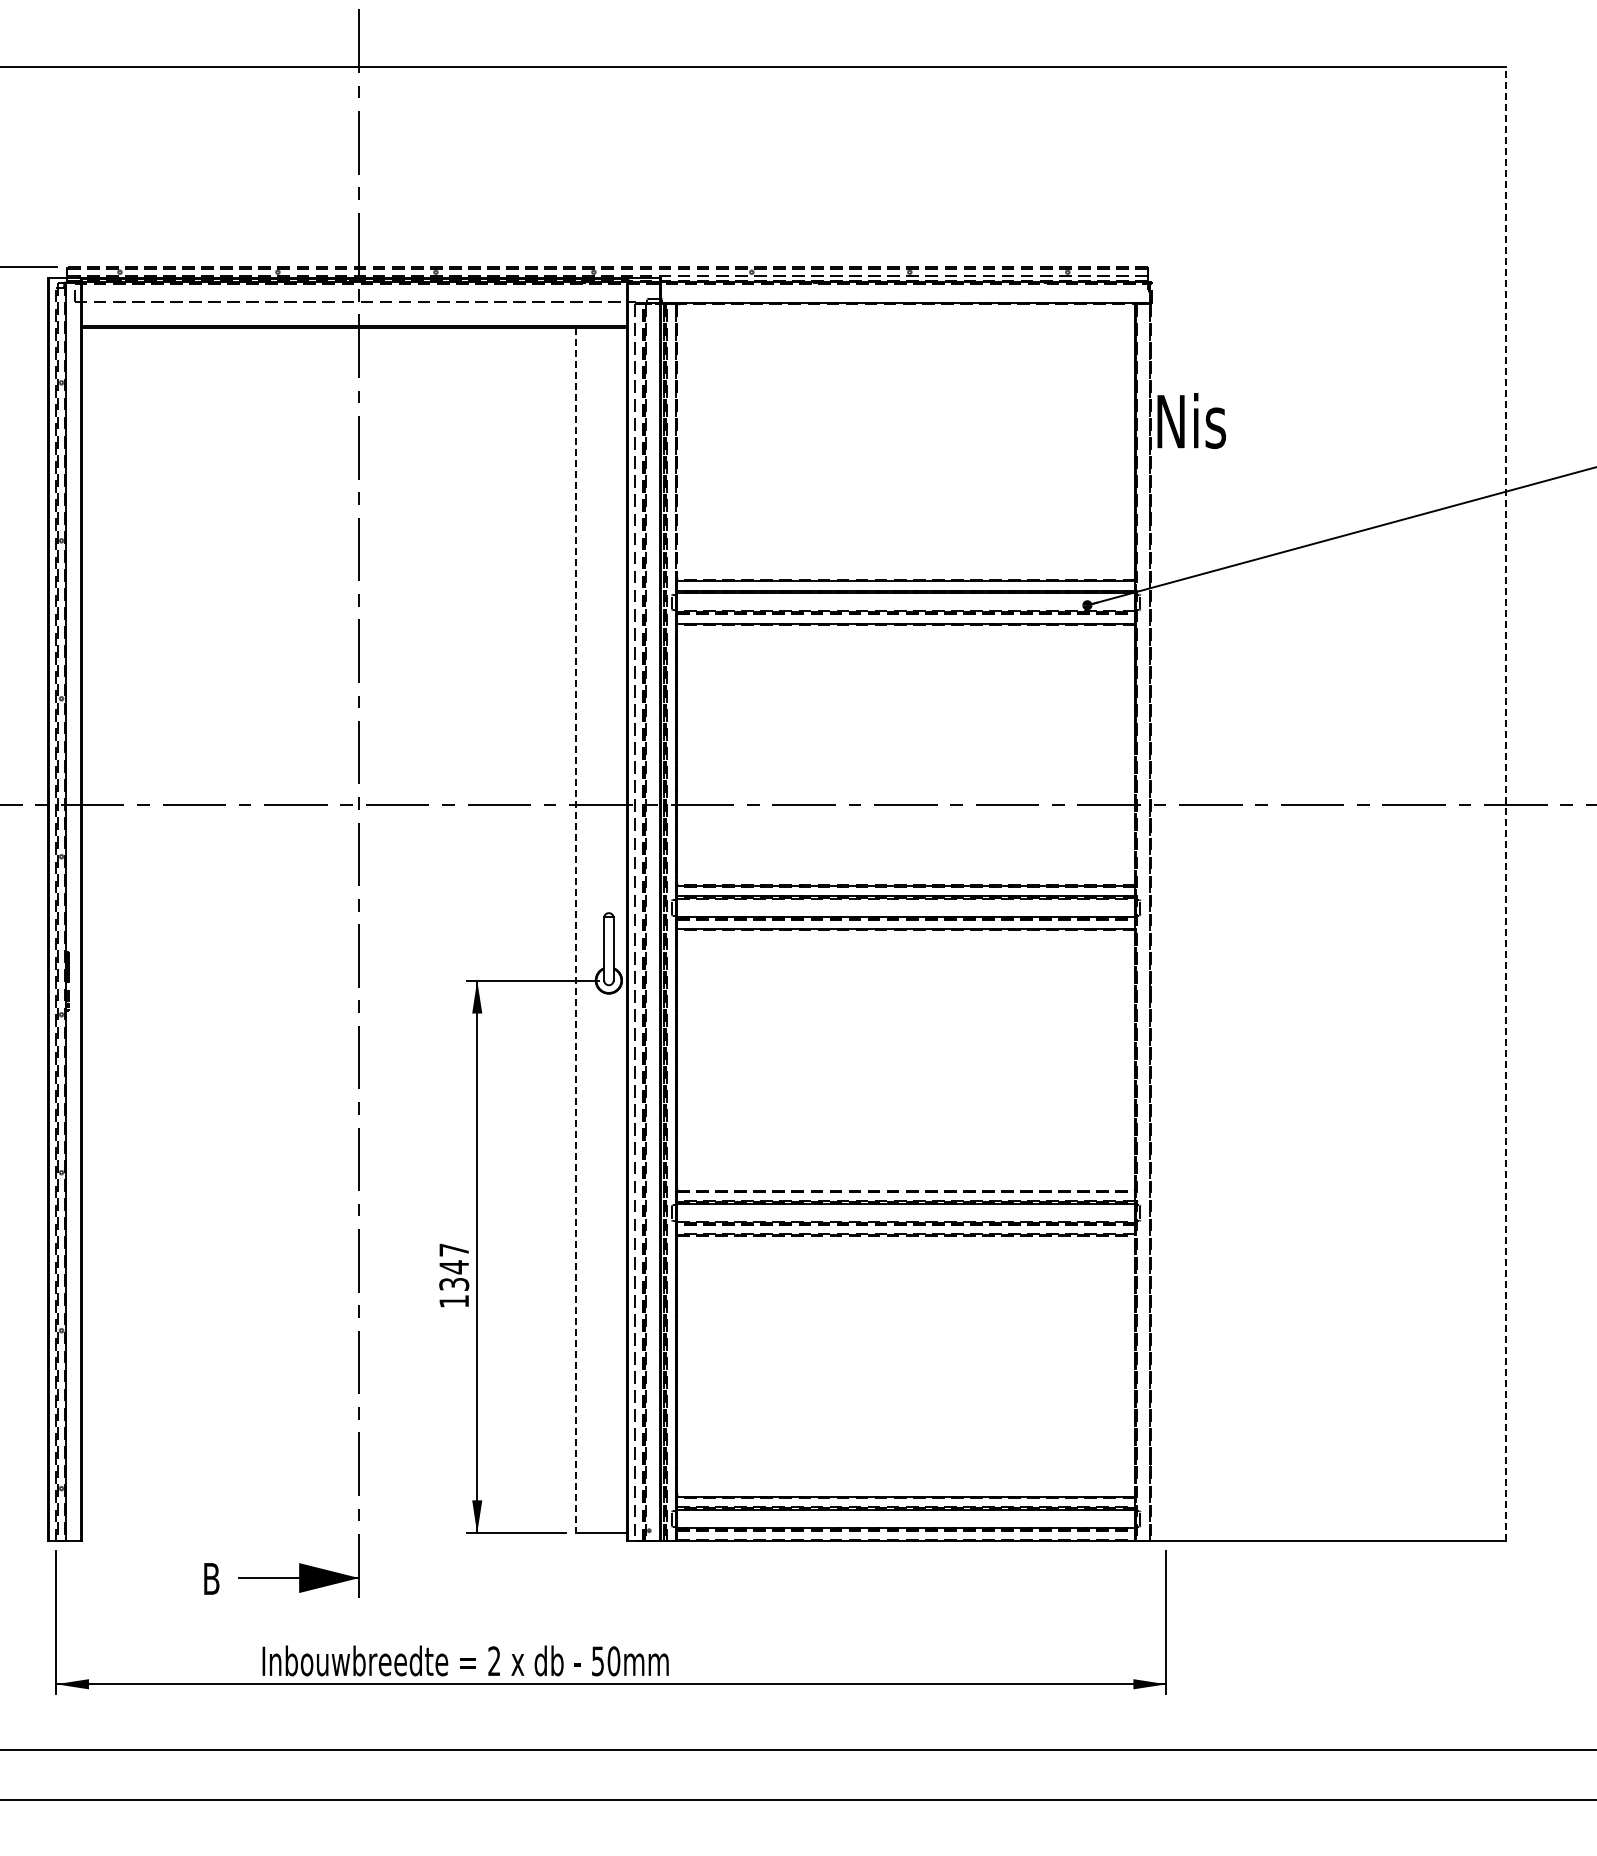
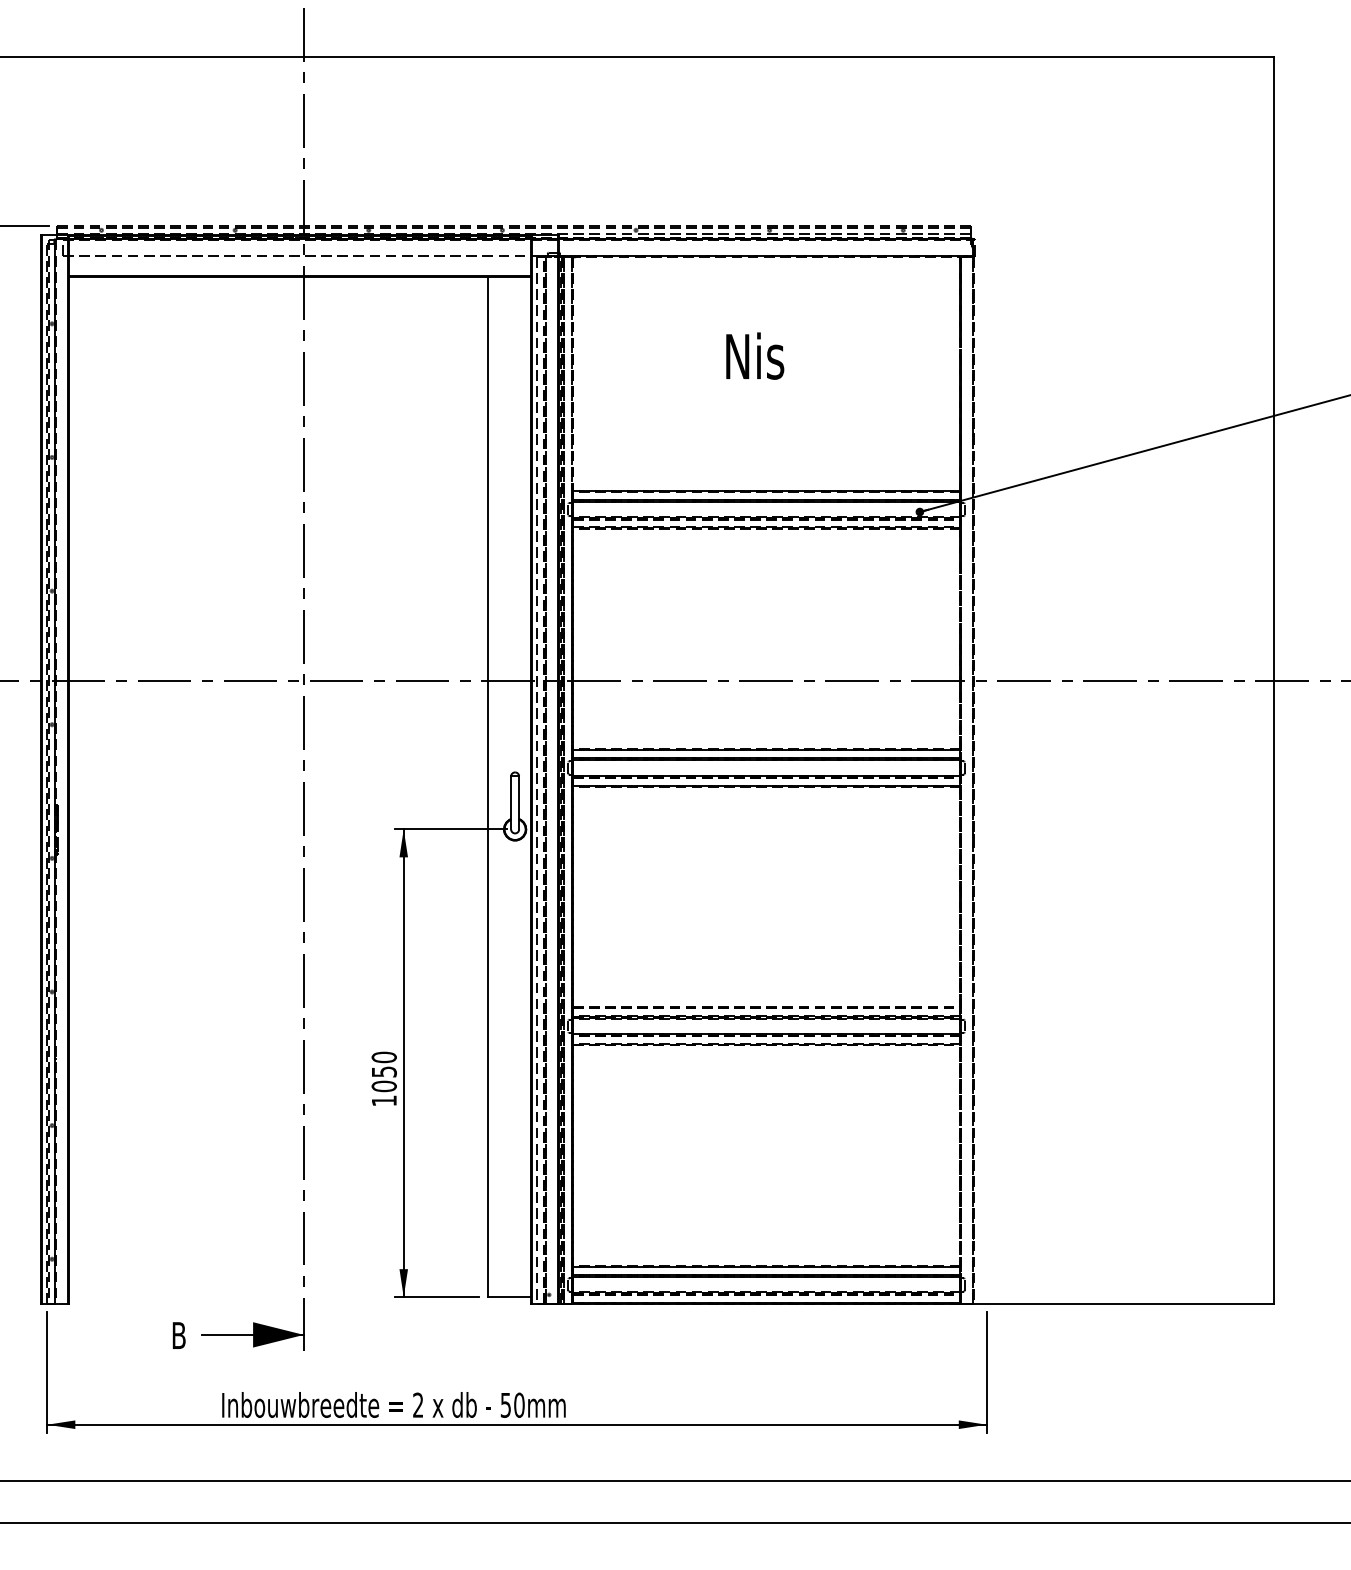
text: (1191, 421) -> (755, 356), moved
line: (1506, 803) -> (1274, 679), dashed -> solid
line: (576, 930) -> (487, 787), dashed -> solid
text: (454, 1267) -> (384, 1072), 1347 -> 1050

